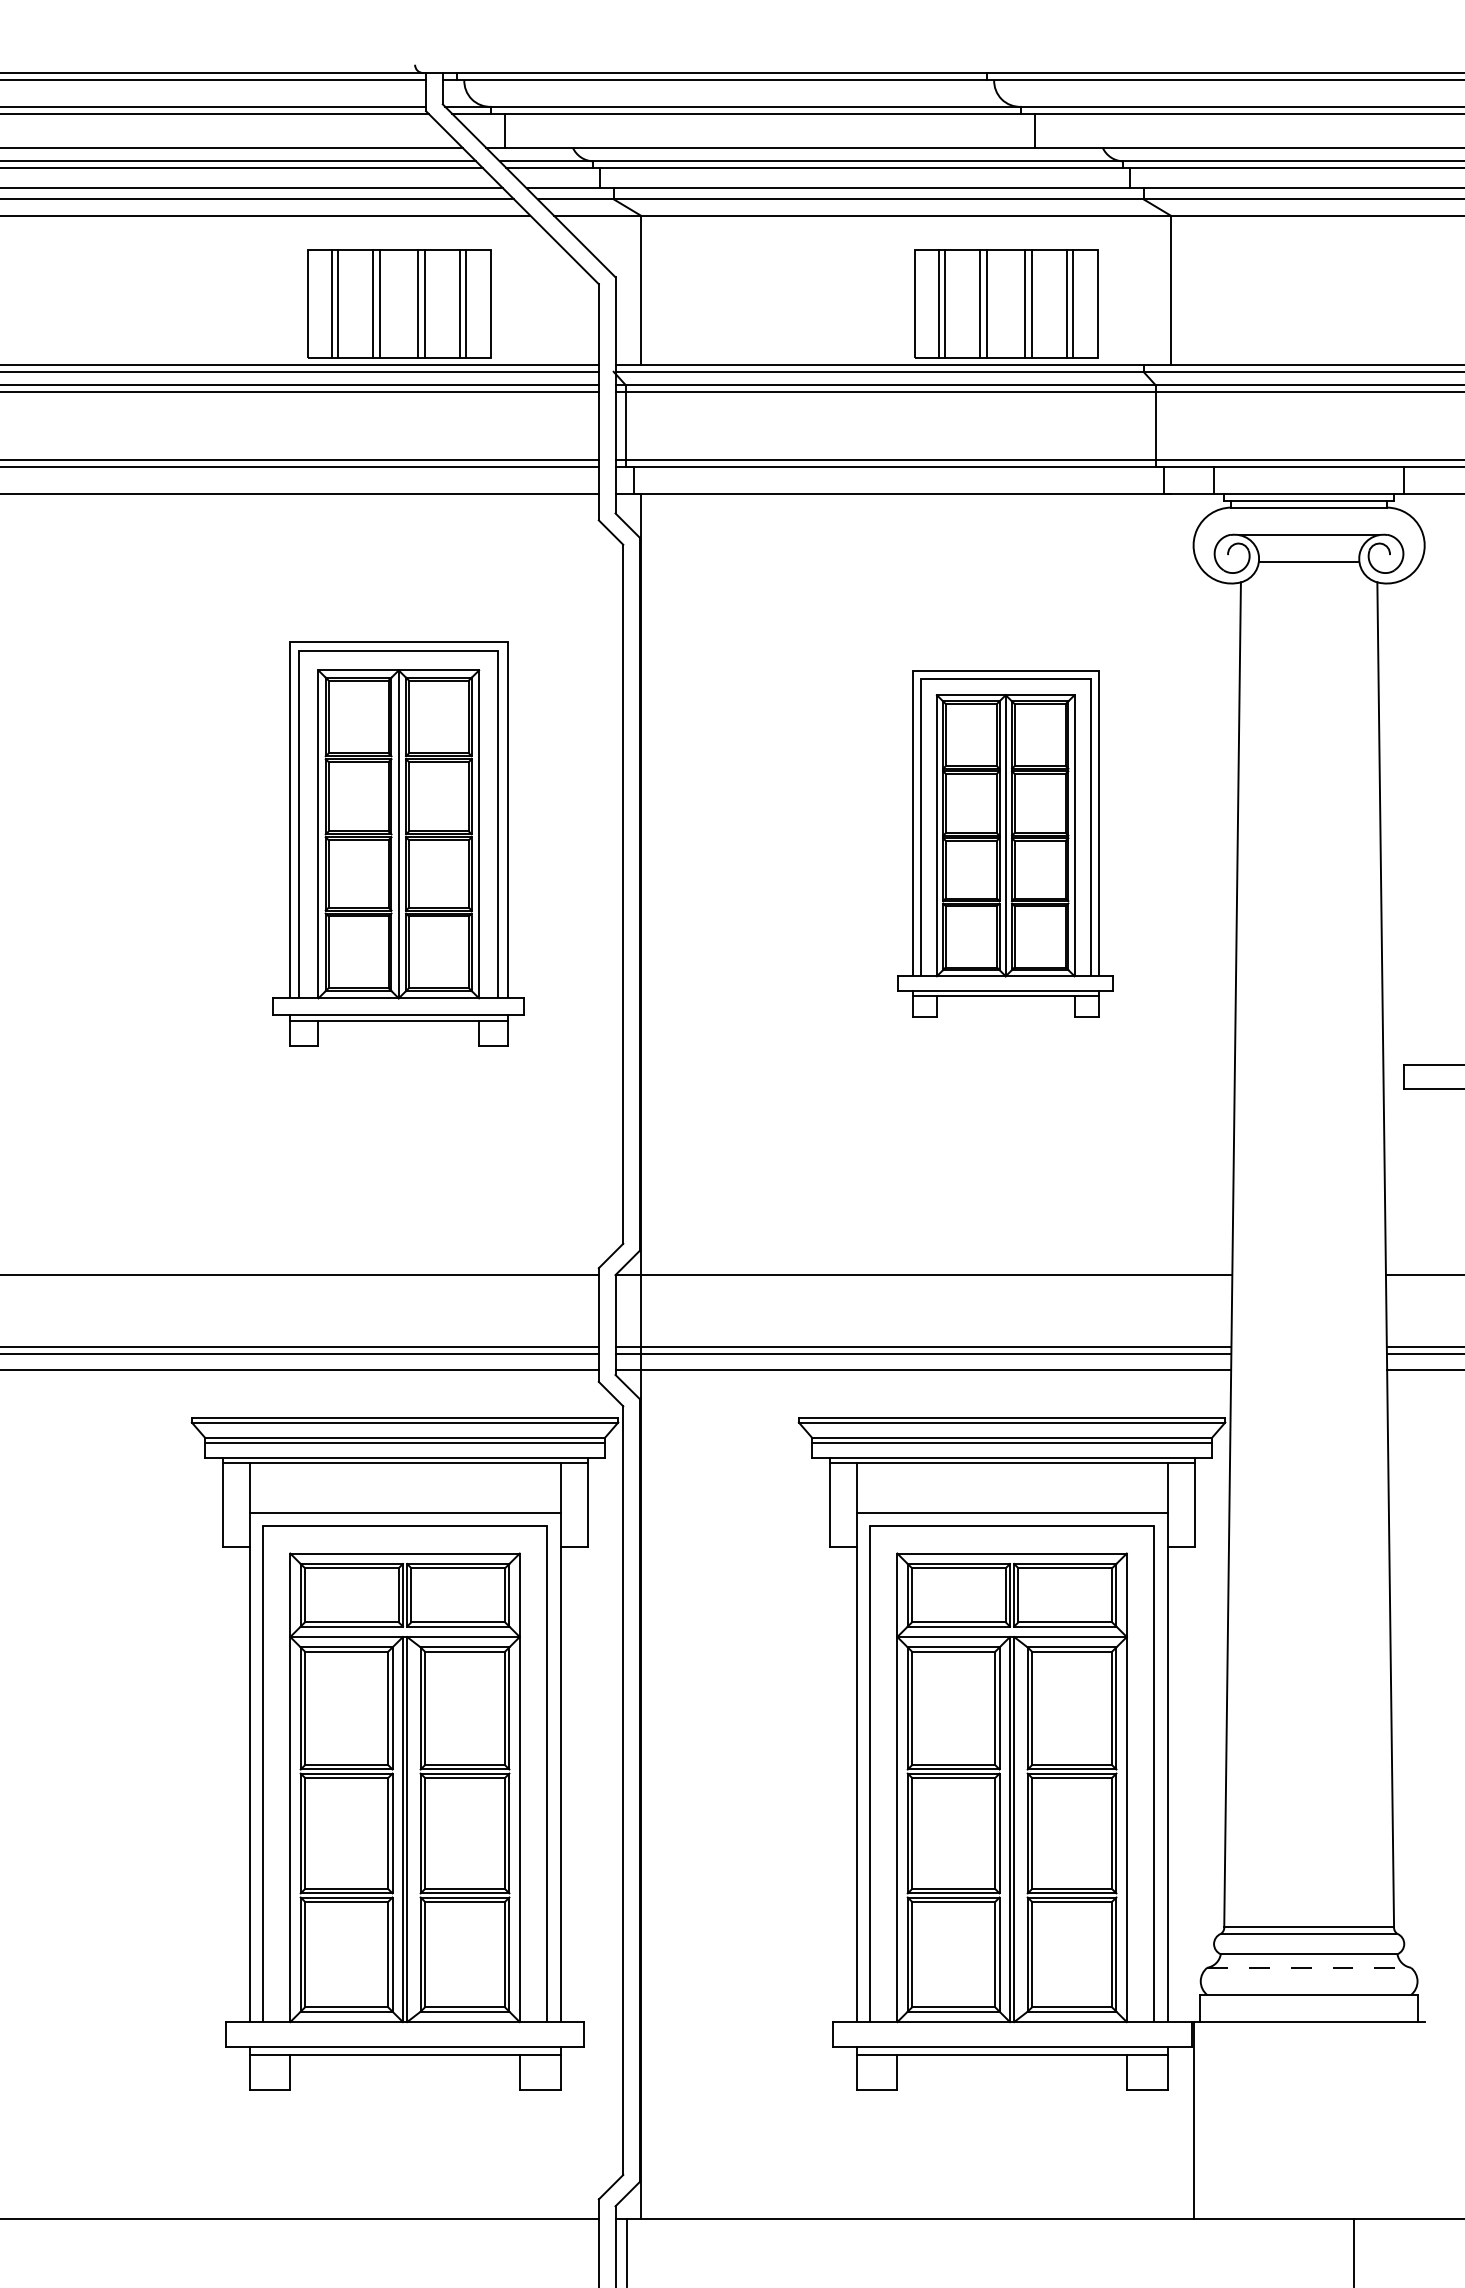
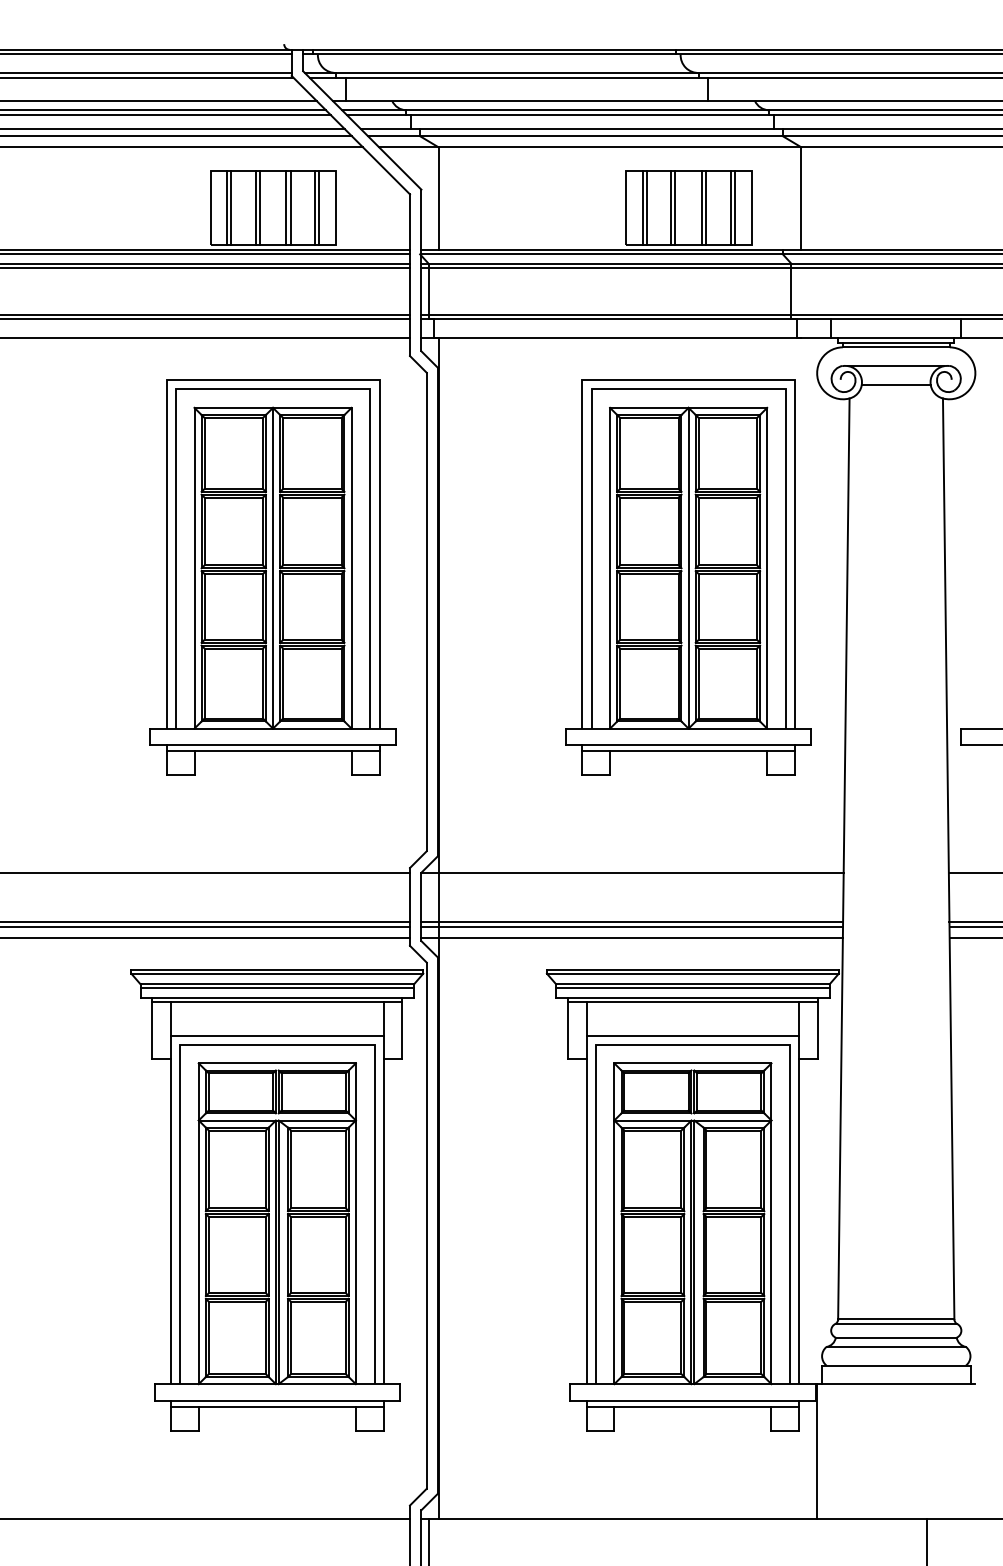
part: (397, 843) -> (272, 577), size x1.43
part: (1005, 843) -> (688, 577), size x1.67
line: (1309, 1968) -> (896, 1347), dashed -> solid

